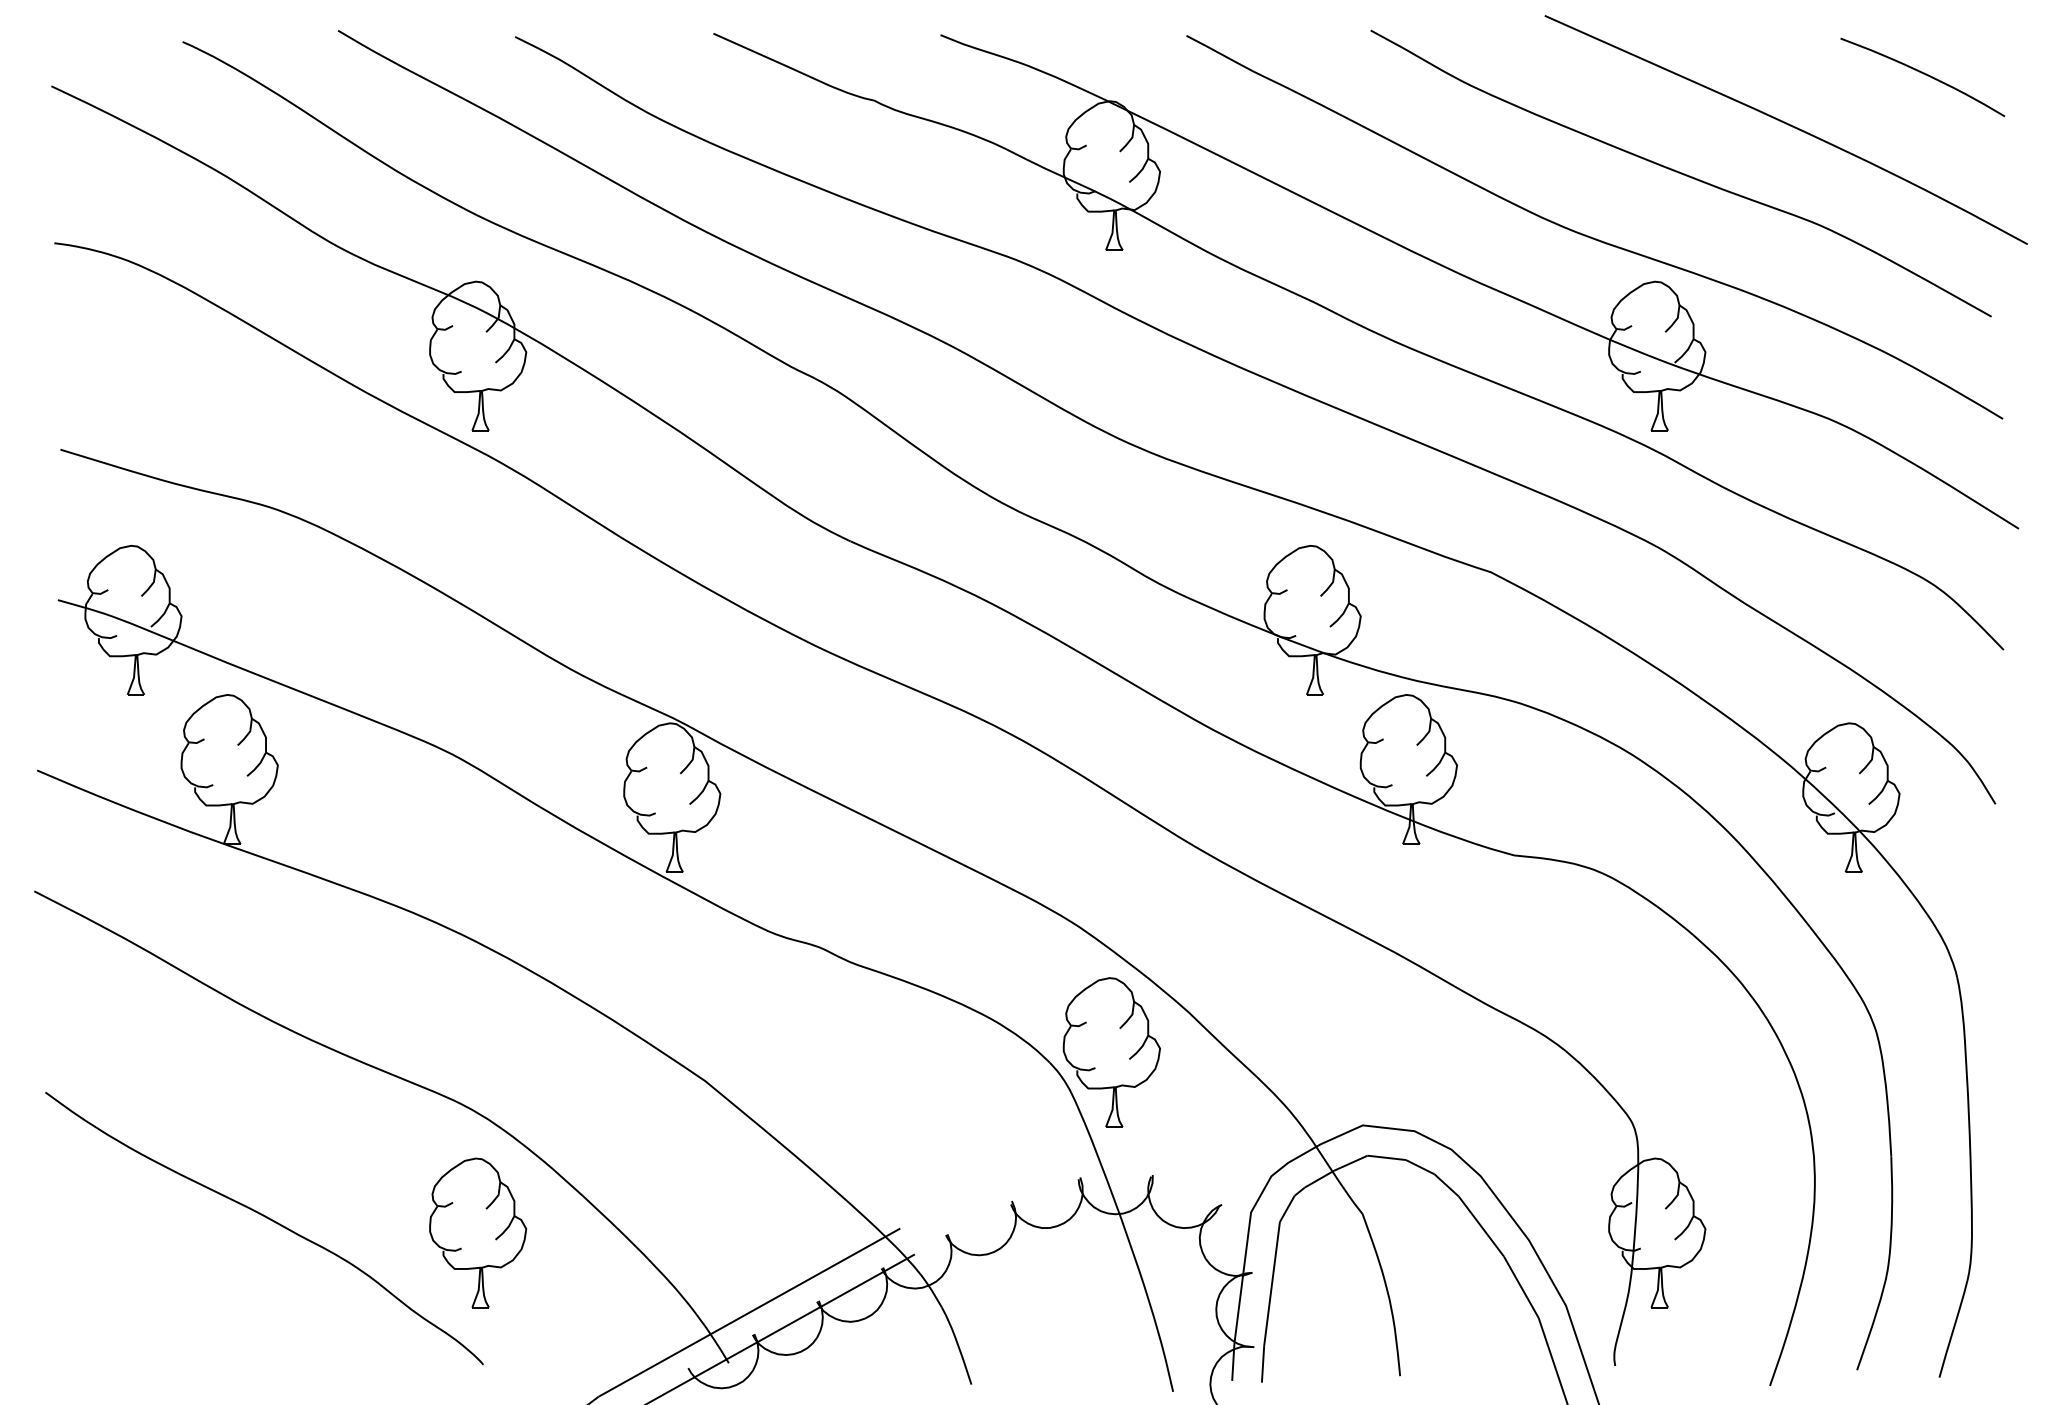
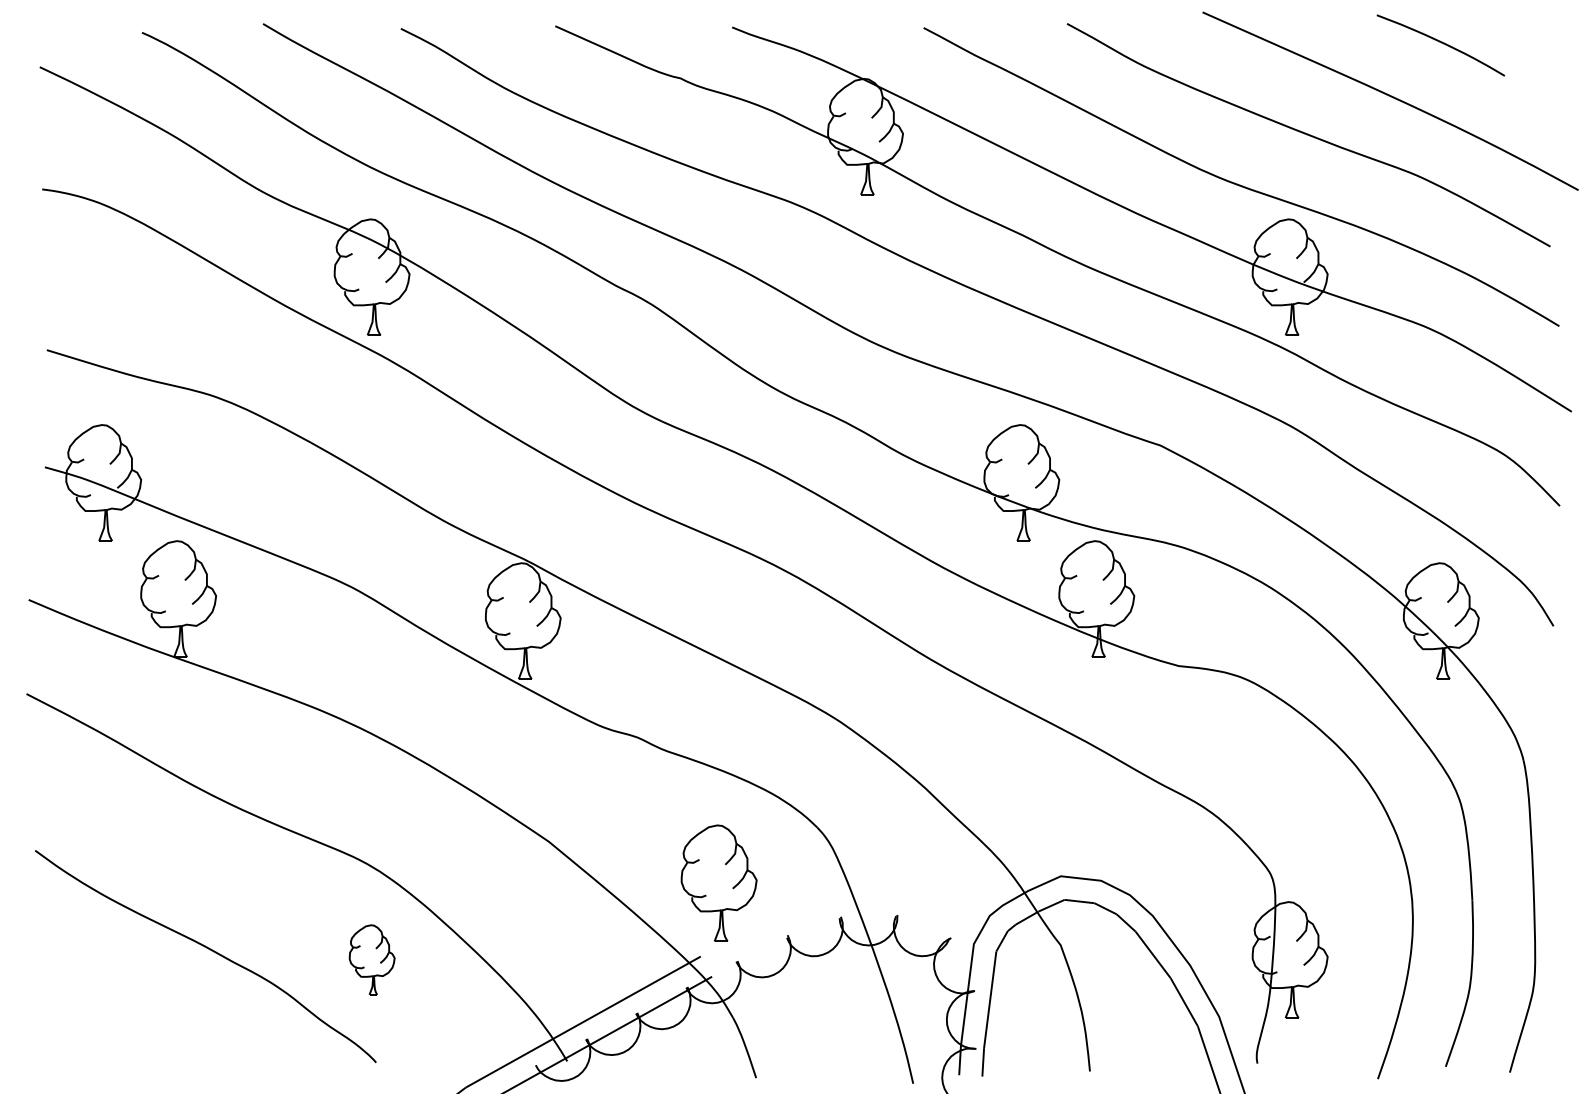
curve: (1923, 74) -> (1441, 43), moved
part: (1111, 1052) -> (718, 883), moved
part: (478, 1232) -> (372, 959), size x0.6

